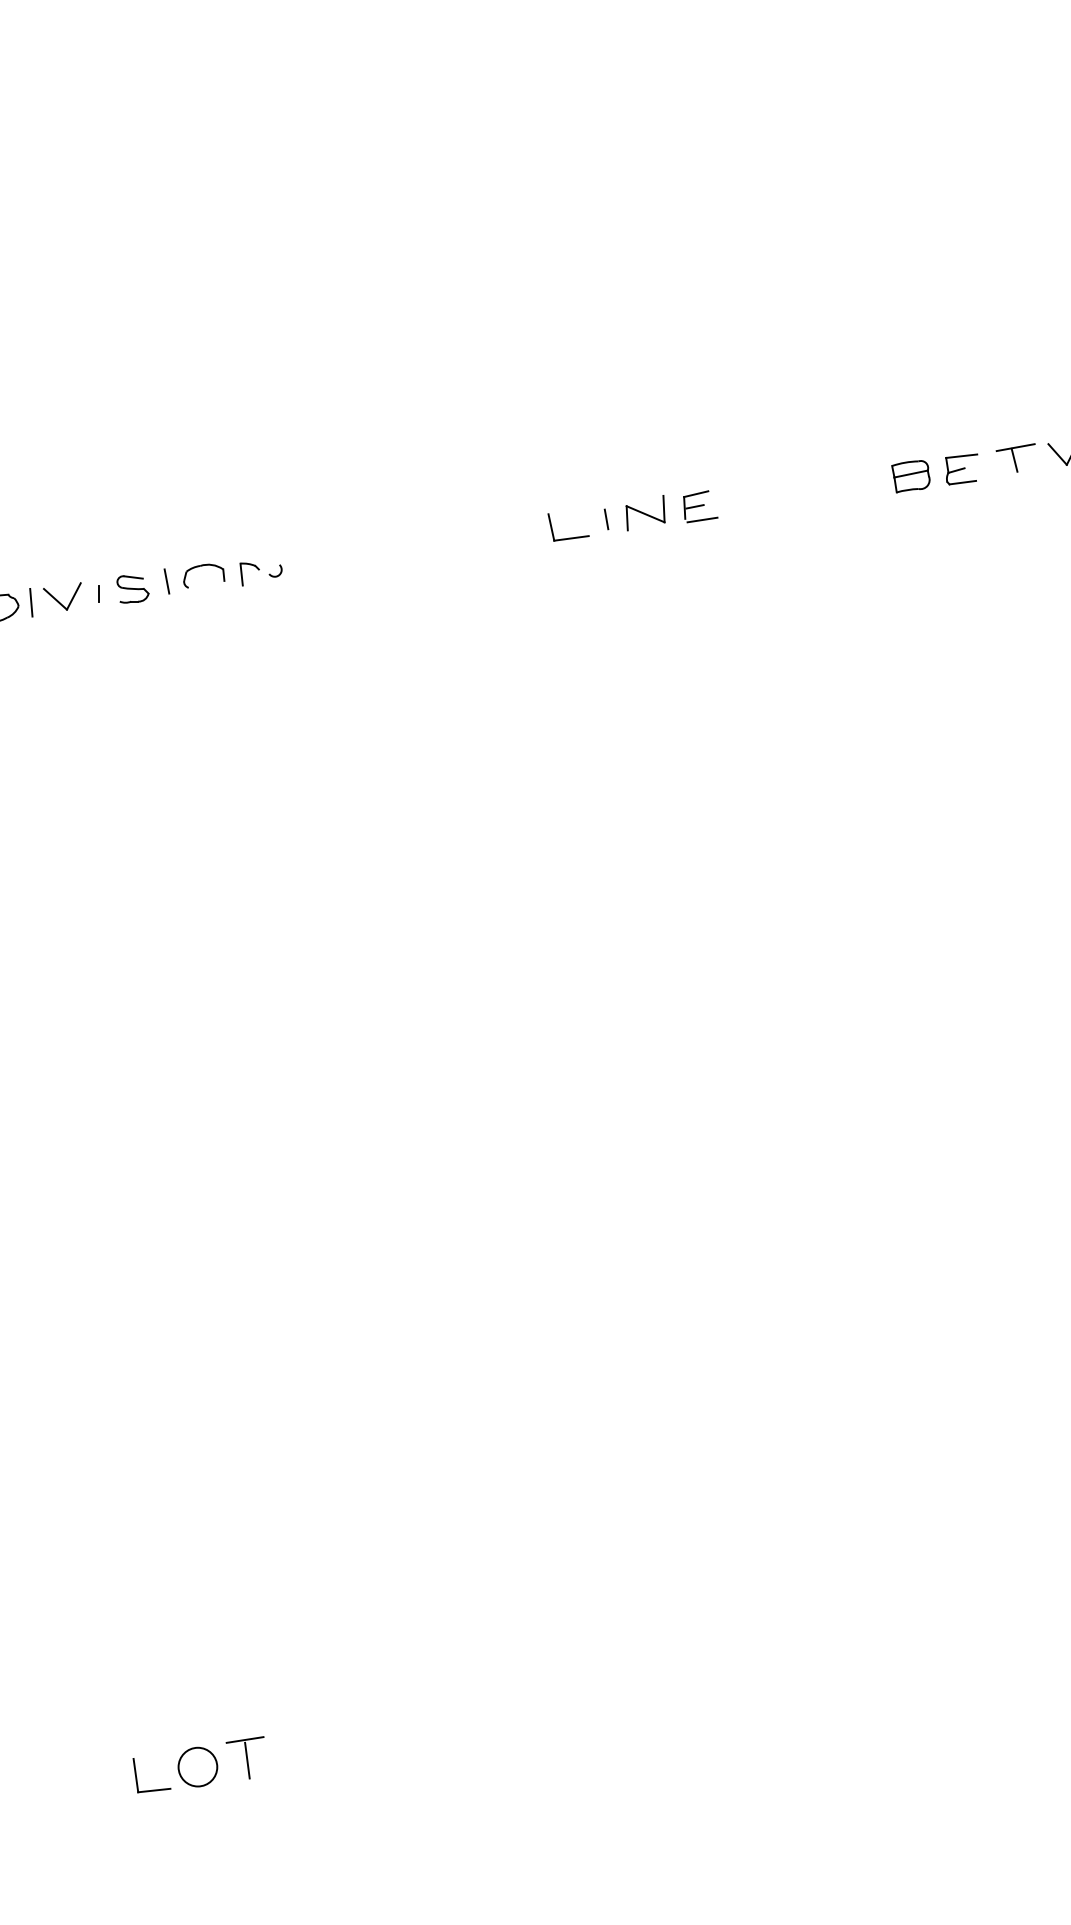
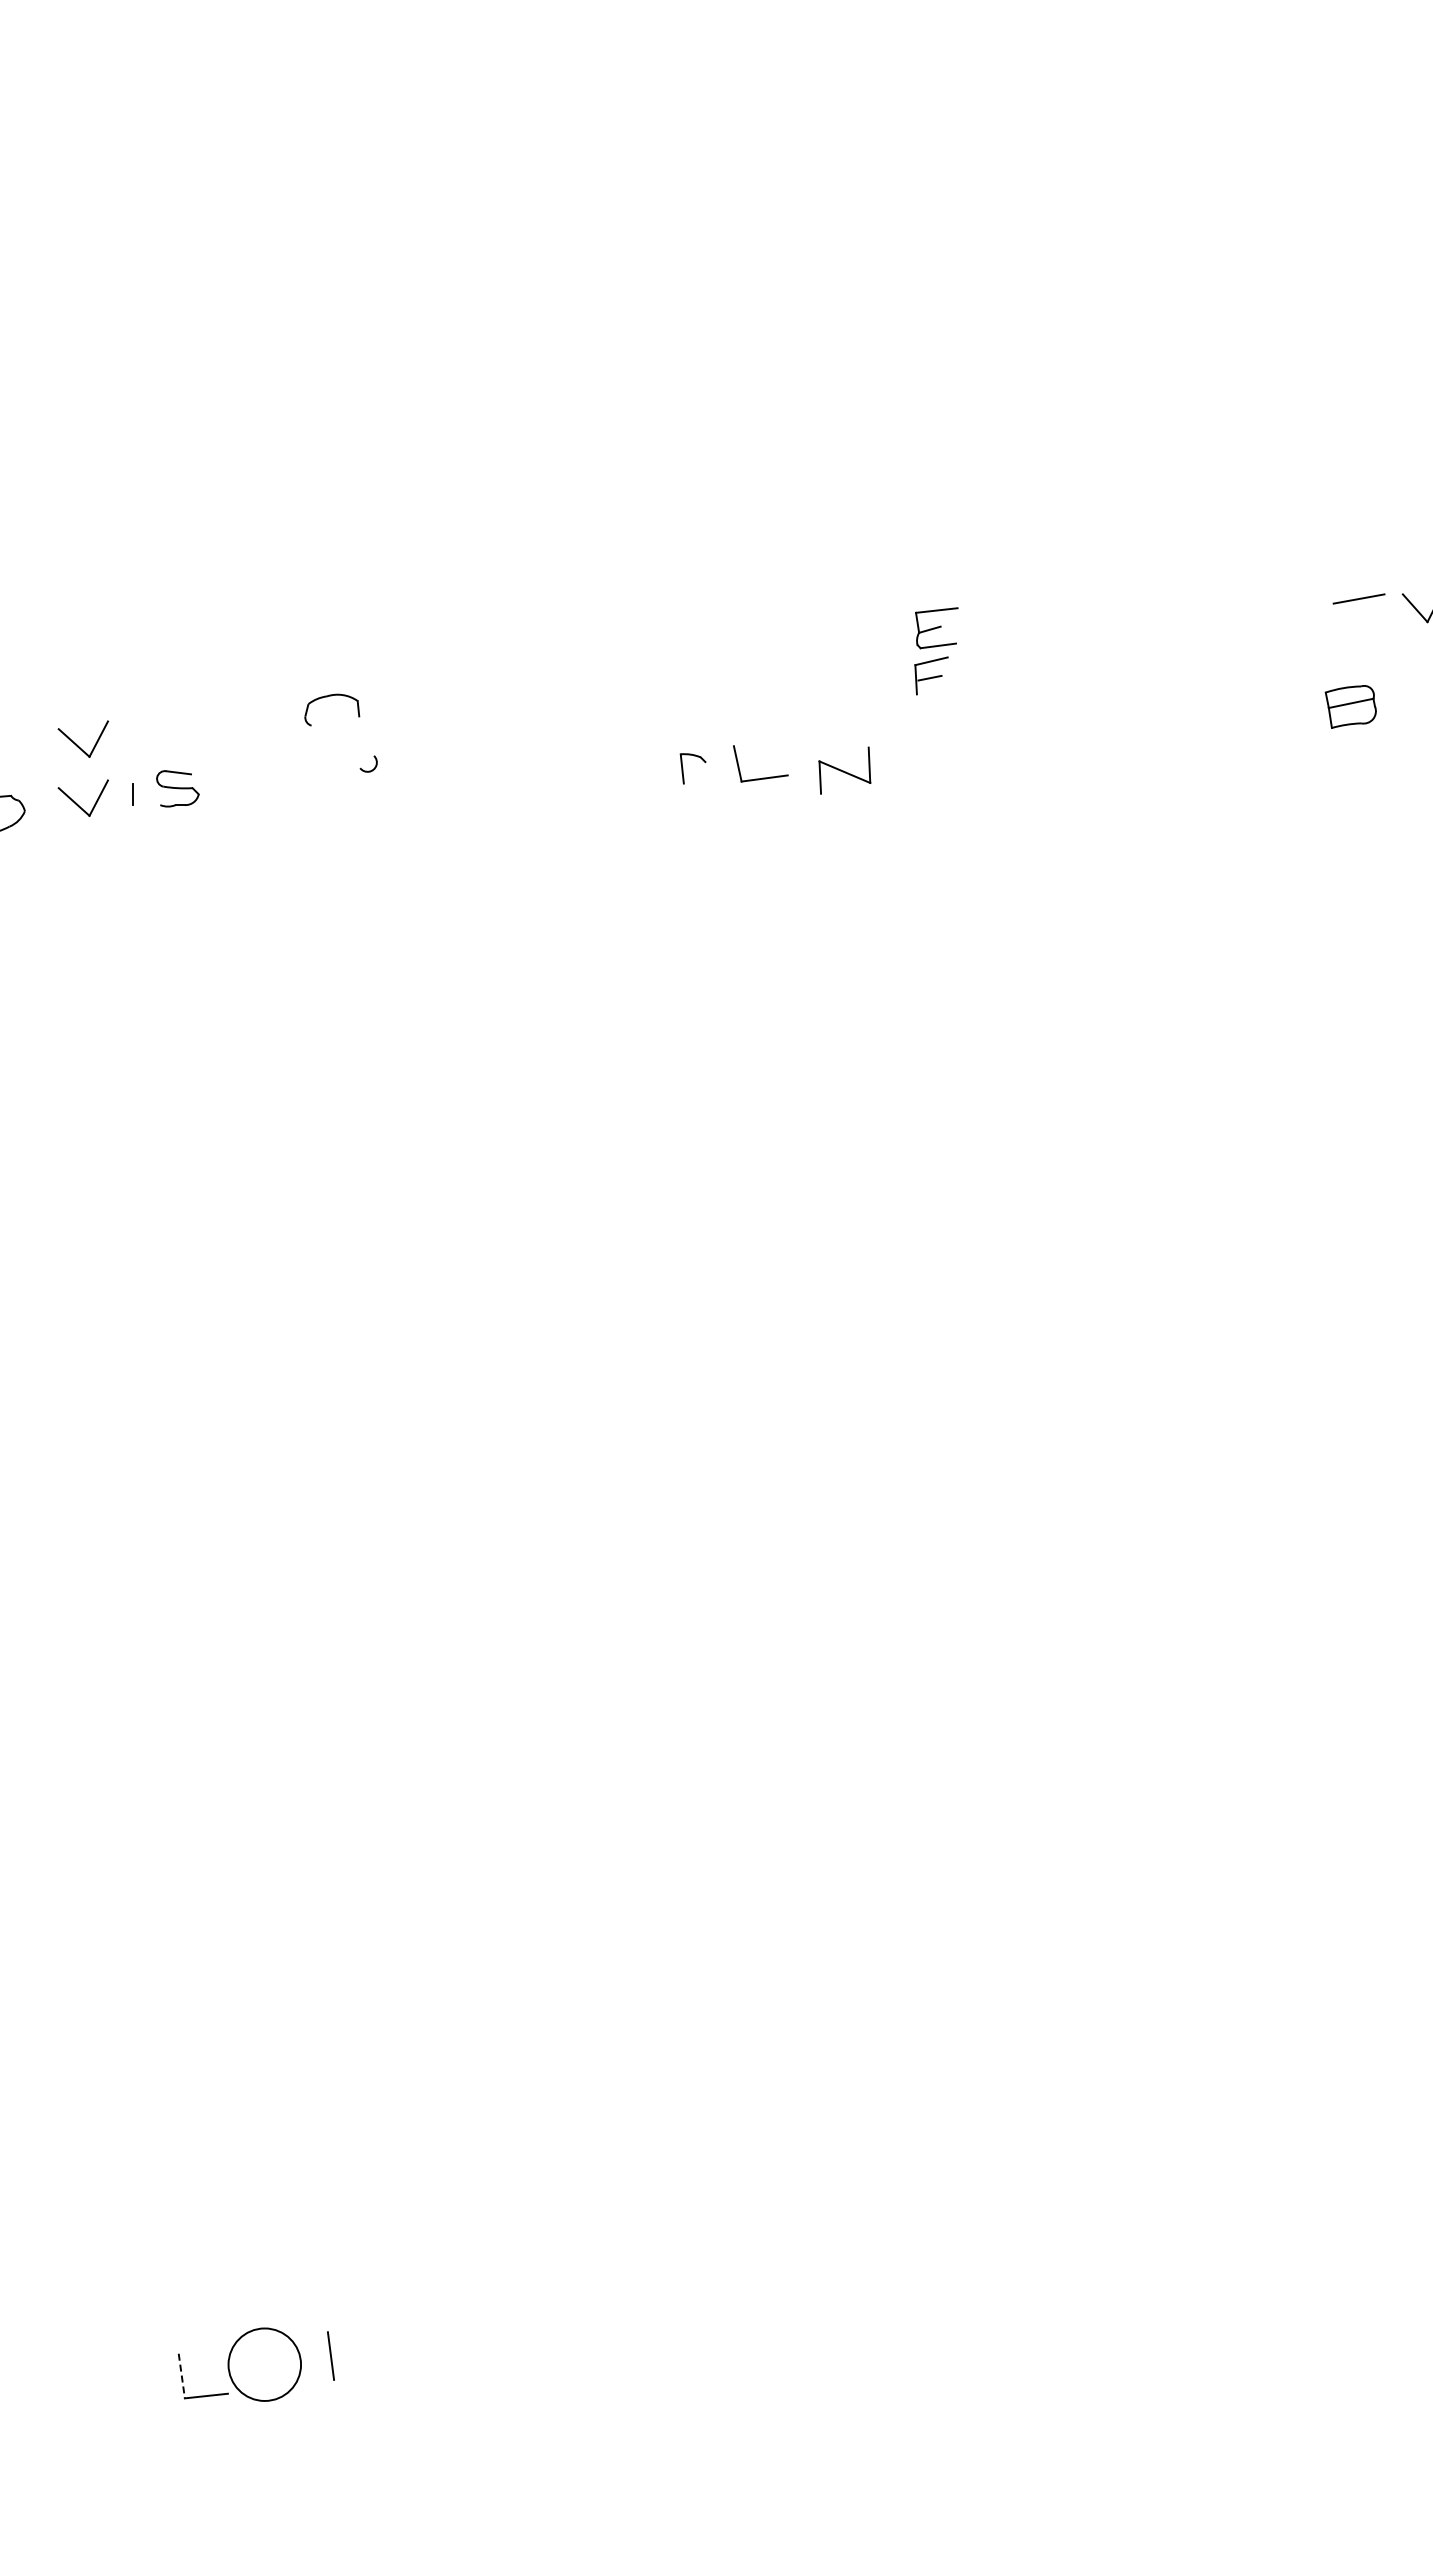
line: (1014, 459) -> (1357, 615), removed
part: (961, 469) -> (936, 628), moved
part: (910, 476) -> (1350, 706), moved
part: (645, 512) -> (844, 770), moved
line: (606, 519) -> (811, 695), removed
line: (702, 519) -> (940, 695), removed
part: (569, 537) -> (762, 777), moved
part: (57, 555) -> (76, 743), added
part: (200, 566) -> (327, 697), moved
part: (242, 574) -> (683, 768), moved
line: (167, 581) -> (223, 778), removed
line: (31, 602) -> (41, 806), removed
line: (244, 1740) -> (327, 2328), removed
circle: (197, 1766) -> (264, 2364), size x1.4
line: (135, 1775) -> (181, 2376), solid -> dashed

